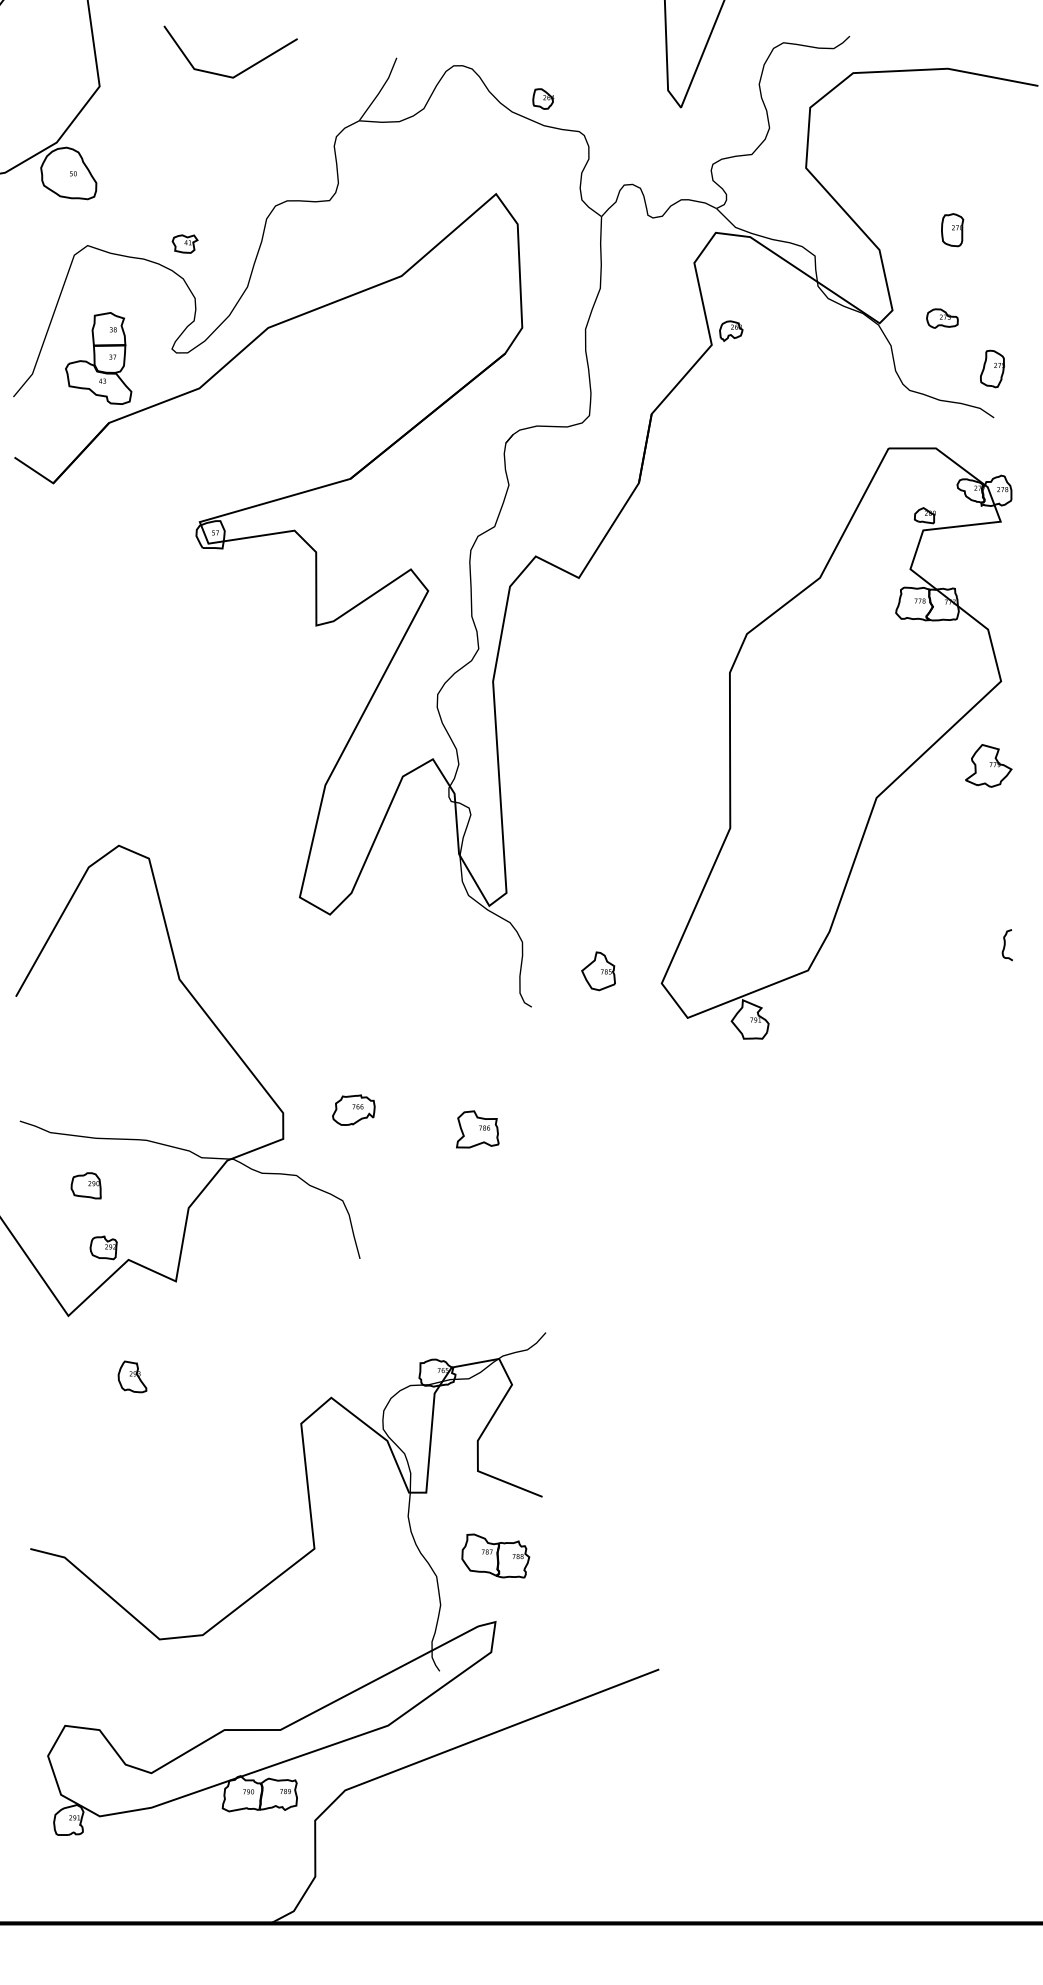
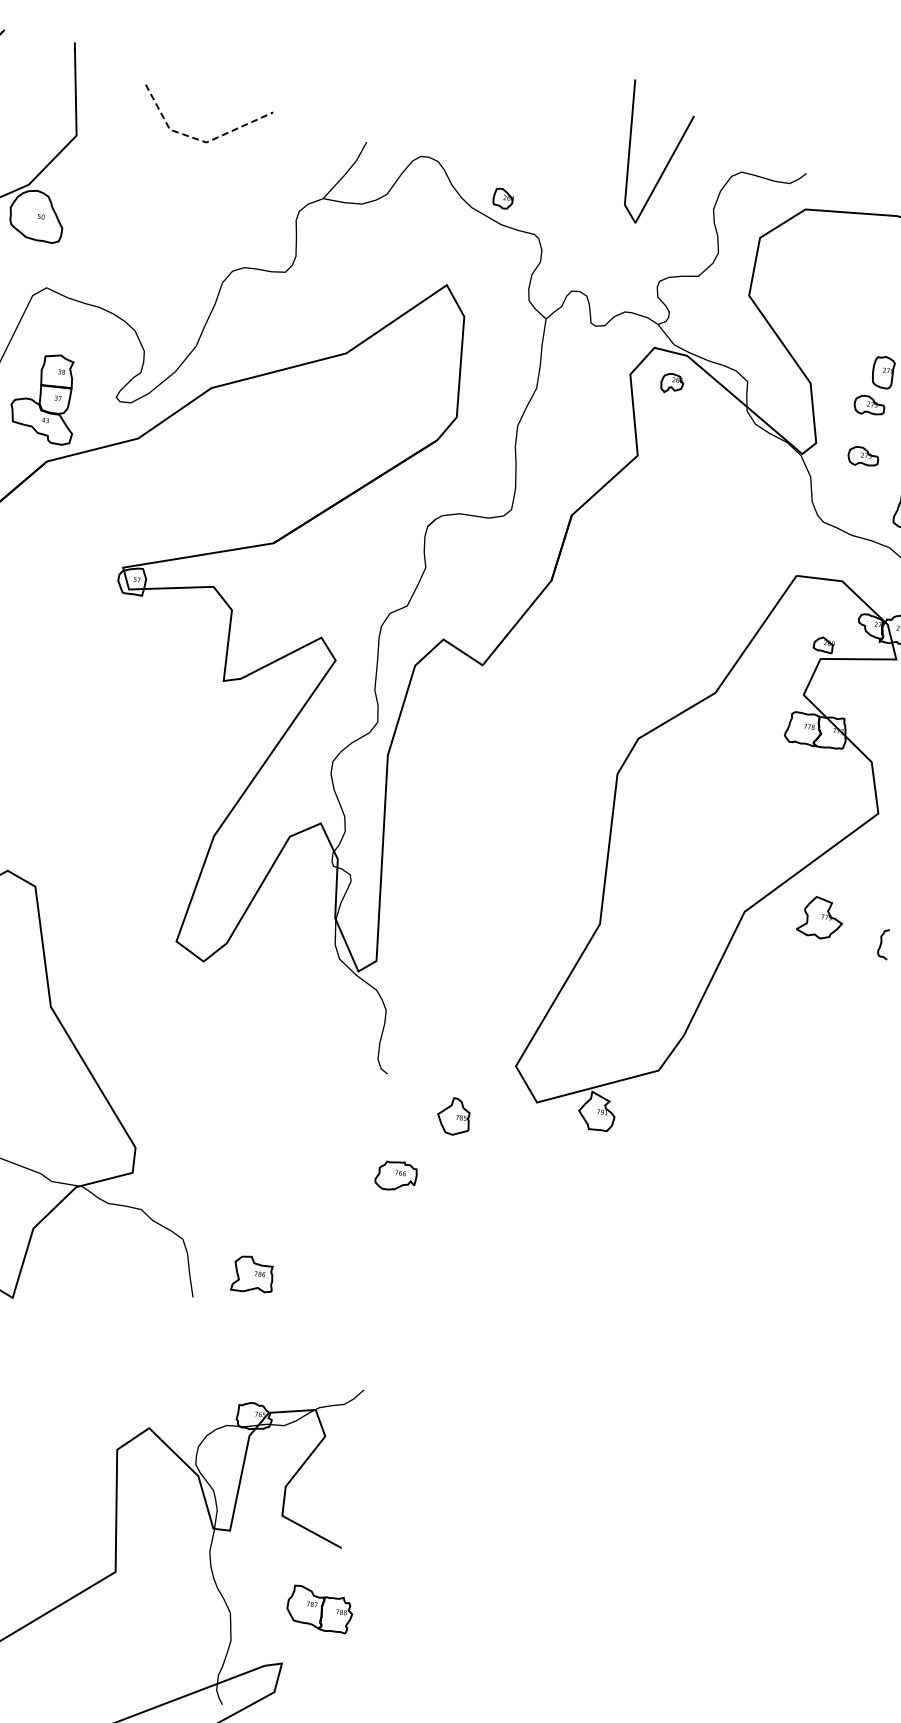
line: (225, 76) -> (199, 140), solid -> dashed
part: (184, 243) -> (140, 296), removed
part: (942, 265) -> (869, 405), added
part: (731, 330) -> (672, 382), moved
part: (988, 765) -> (820, 917), moved
curve: (1005, 945) -> (881, 944), moved
part: (598, 971) -> (453, 1116), moved
part: (353, 1109) -> (395, 1175), moved
part: (477, 1129) -> (252, 1274), moved
part: (495, 1555) -> (319, 1608), moved

